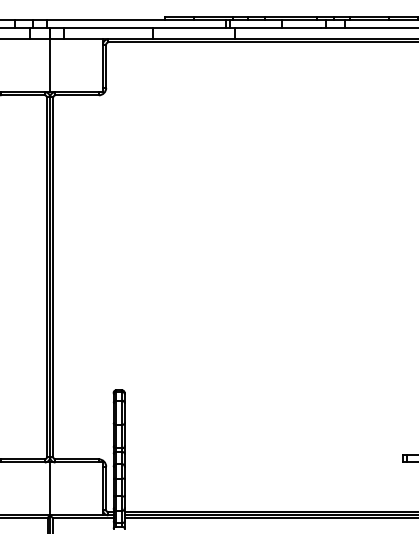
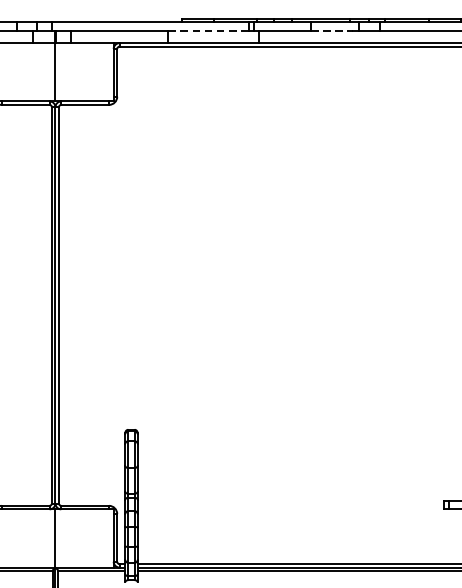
line: (189, 28) -> (208, 31), solid -> dashed
line: (301, 28) -> (332, 31), solid -> dashed

